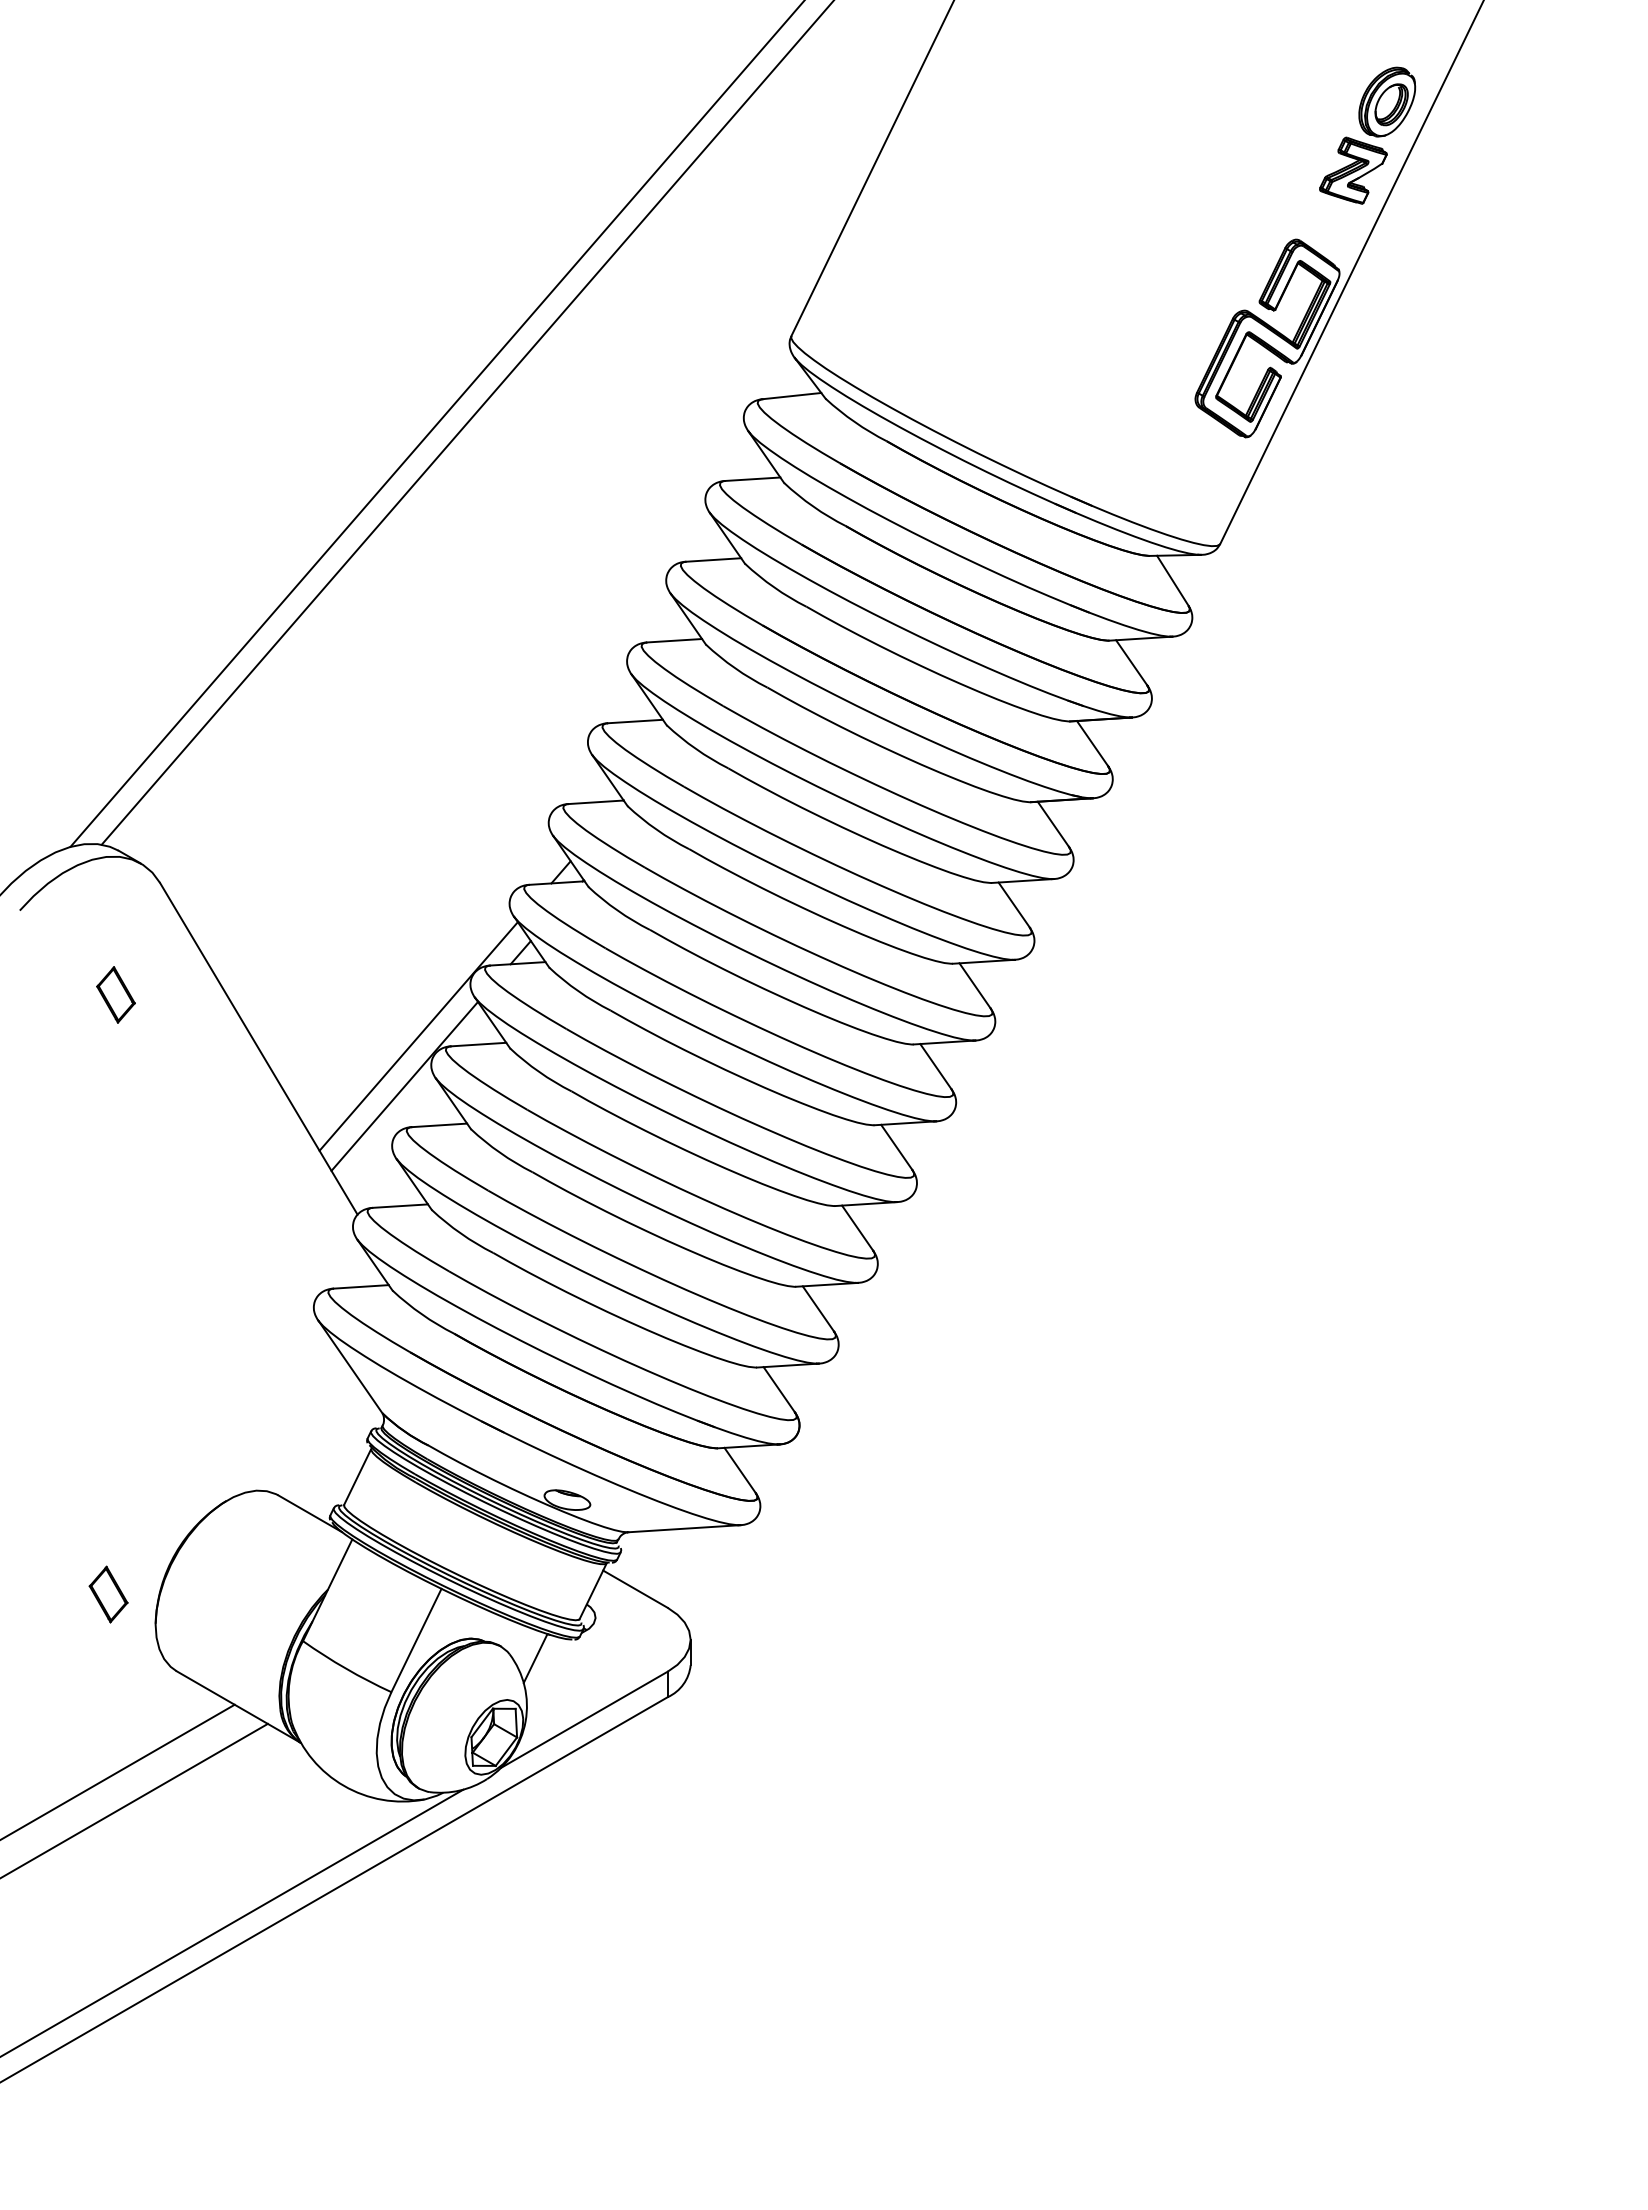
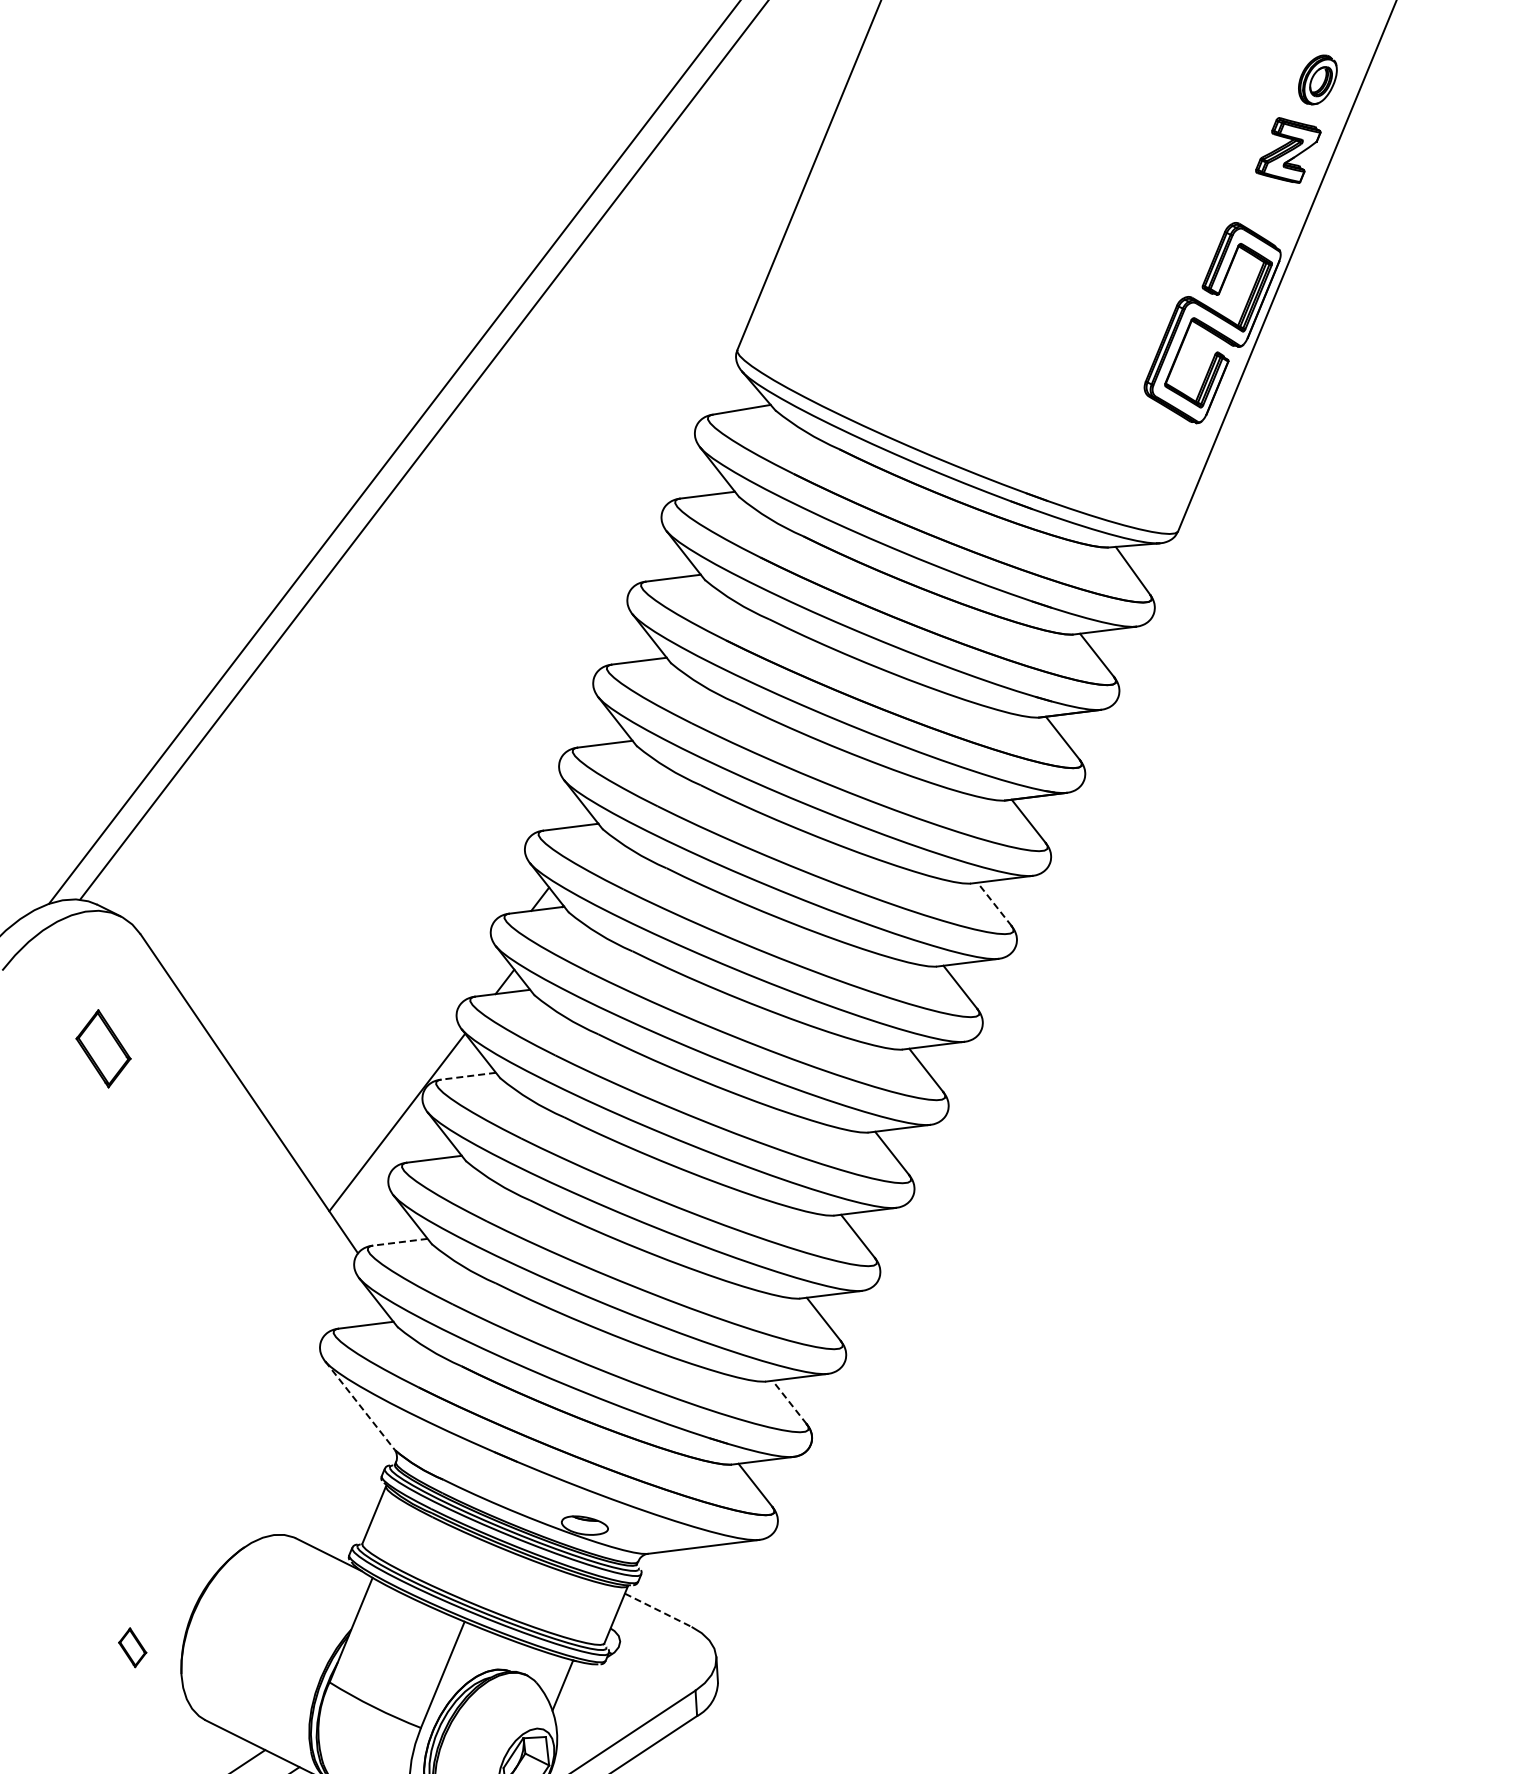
part: (1387, 101) -> (1318, 79), size x0.7
line: (1014, 905) -> (994, 904), solid -> dashed
part: (115, 994) -> (102, 1048), size x1.4
line: (418, 1036) -> (407, 1071), removed
line: (478, 1044) -> (468, 1076), solid -> dashed
line: (400, 1206) -> (400, 1242), solid -> dashed
line: (350, 1367) -> (360, 1406), solid -> dashed
line: (779, 1389) -> (789, 1402), solid -> dashed
line: (635, 1589) -> (658, 1610), solid -> dashed
part: (108, 1594) -> (132, 1647), size x0.7

